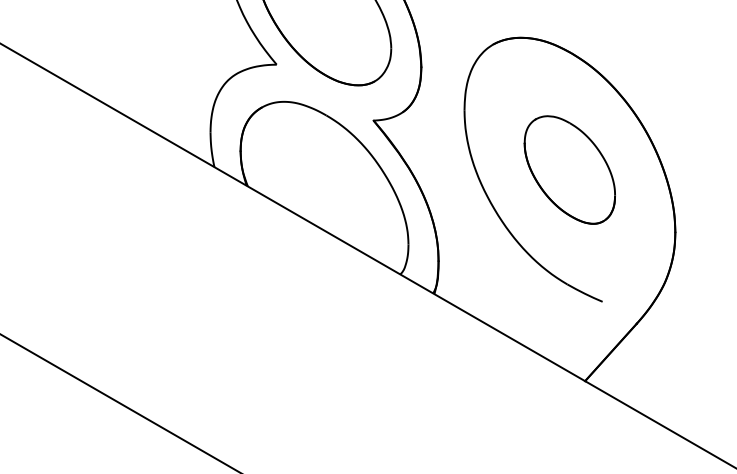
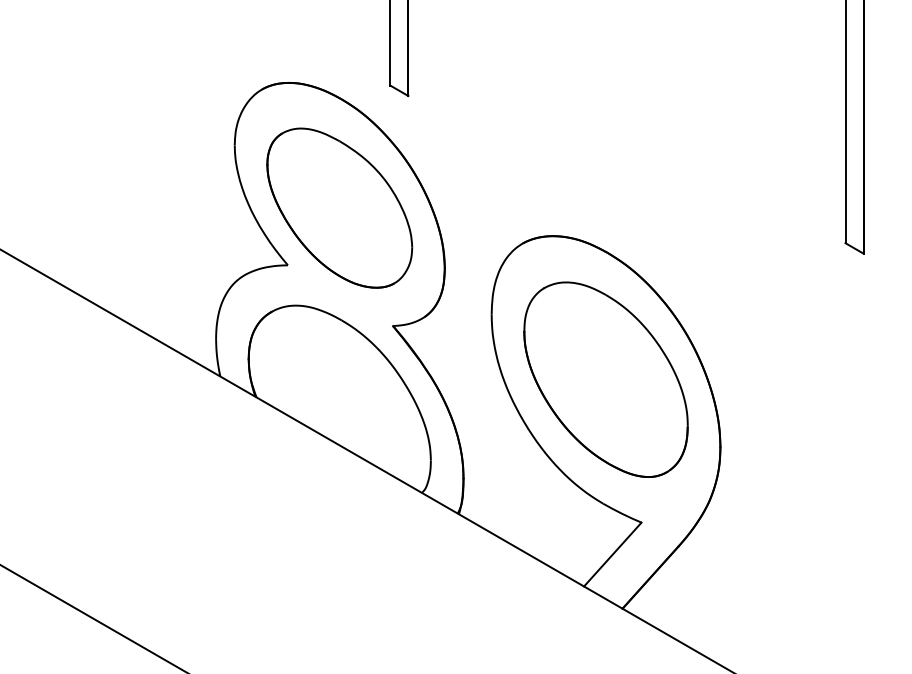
part: (569, 169) -> (605, 379), size x1.67
line: (575, 331) -> (612, 554), added

